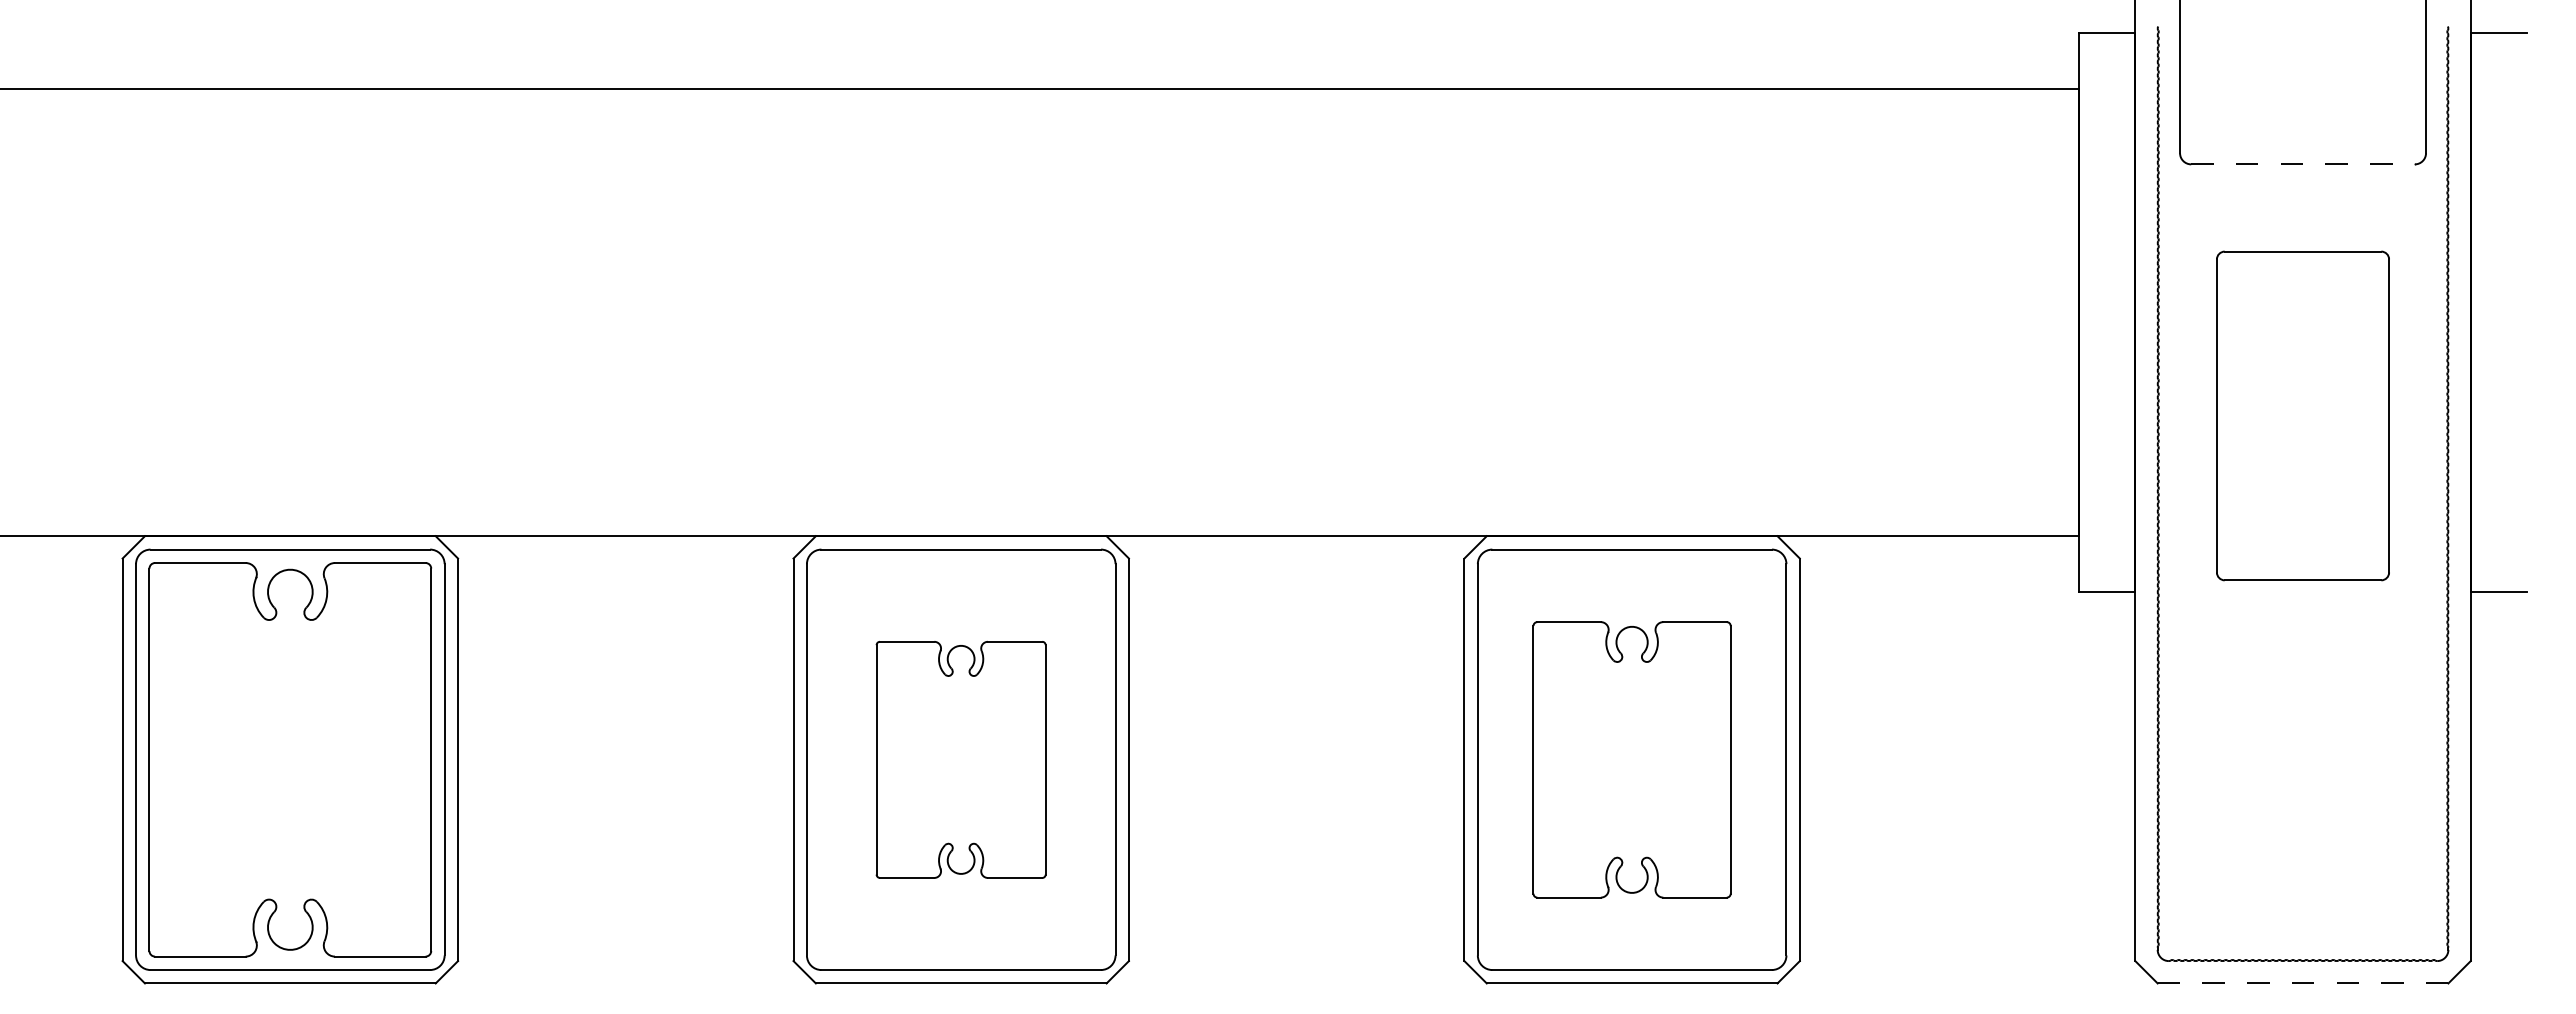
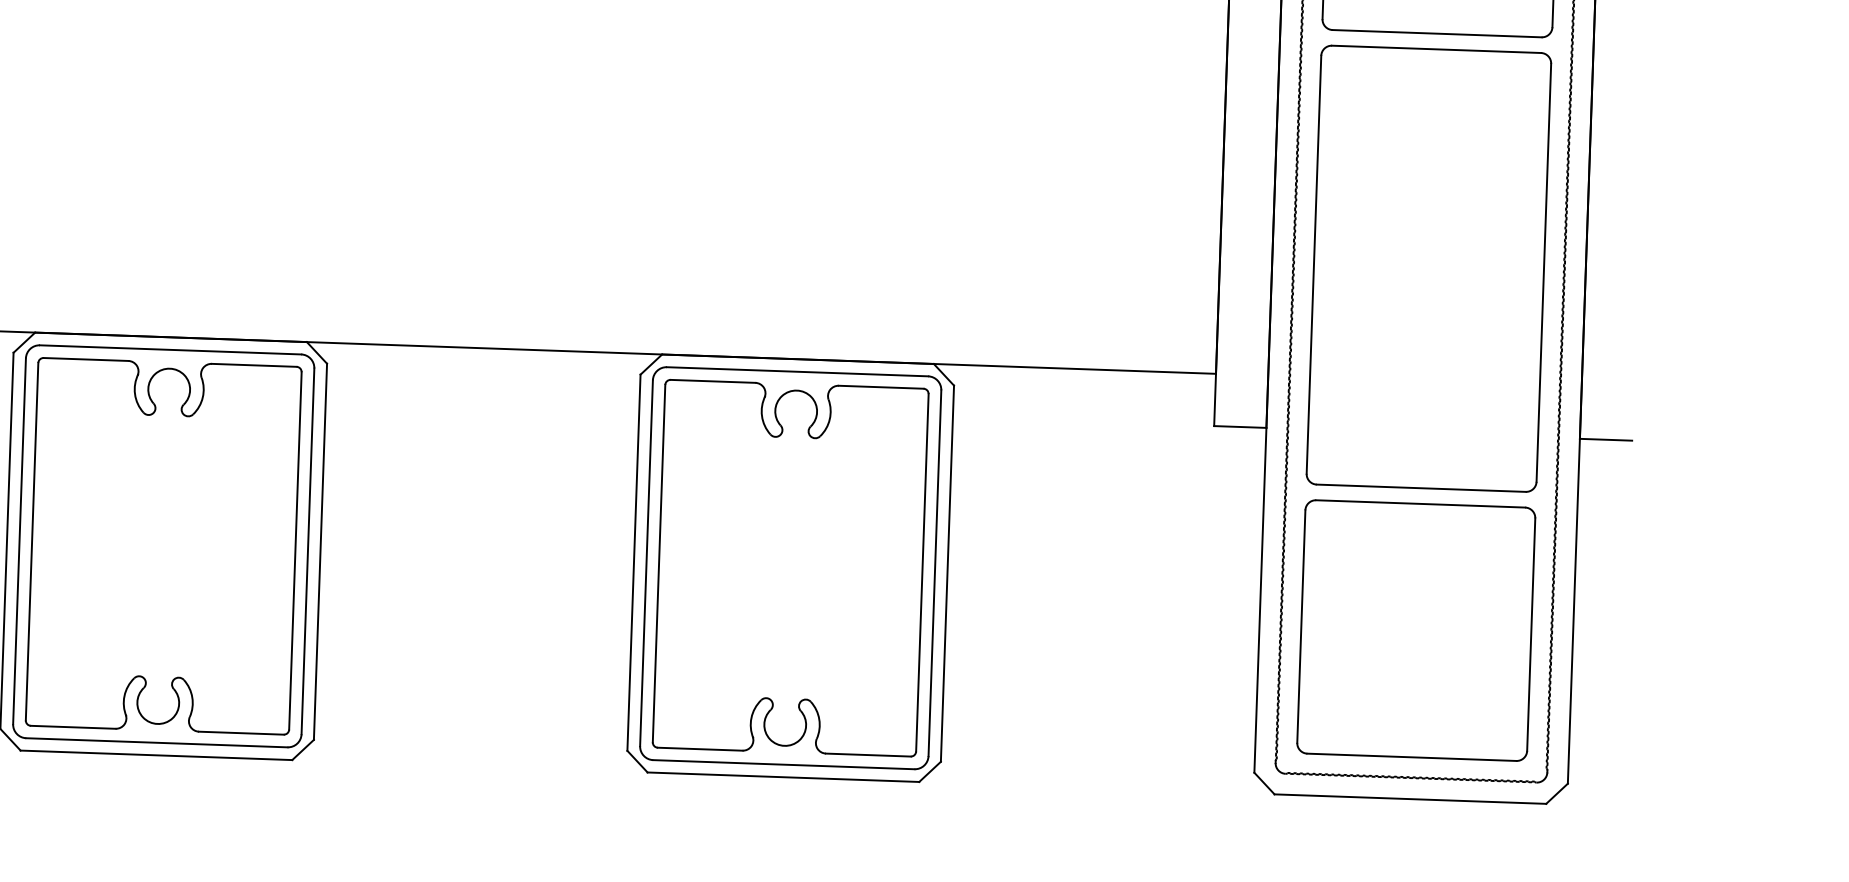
line: (2303, 164) -> (1437, 33), dashed -> solid
part: (2302, 415) -> (1428, 268), size x1.43
part: (960, 759) -> (163, 546), size x1.67
part: (1631, 759) -> (790, 567), size x1.43
part: (2302, 802) -> (1415, 630), added
line: (2302, 983) -> (1409, 799), dashed -> solid

